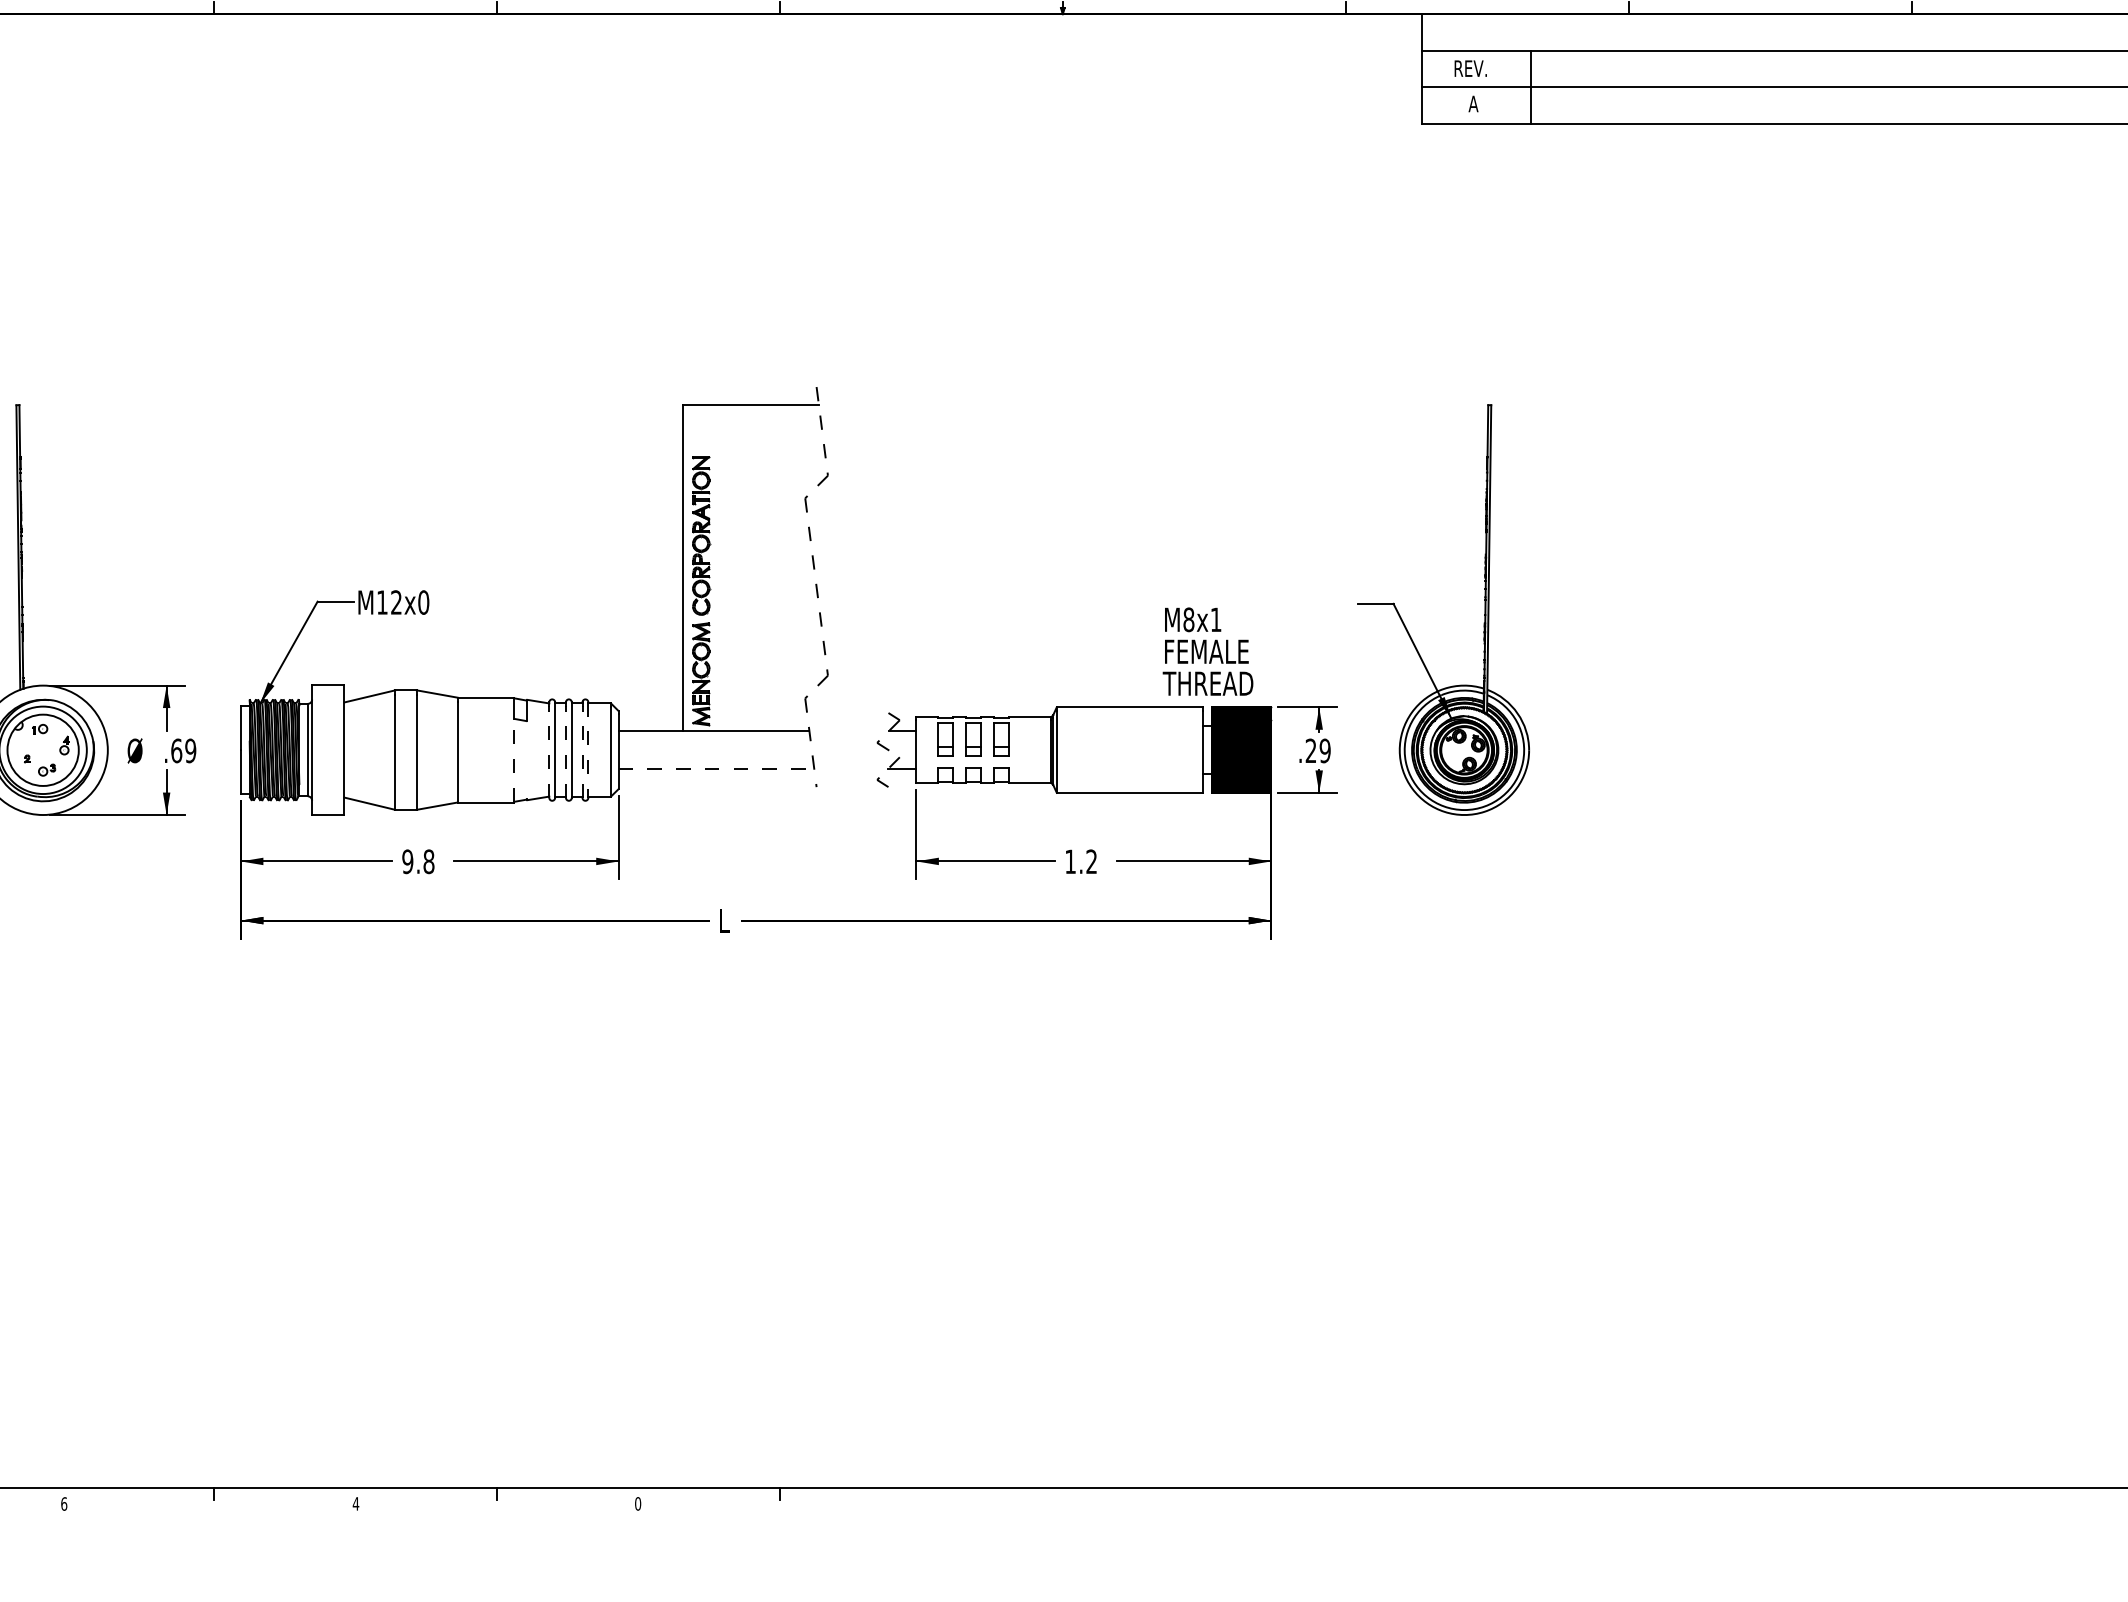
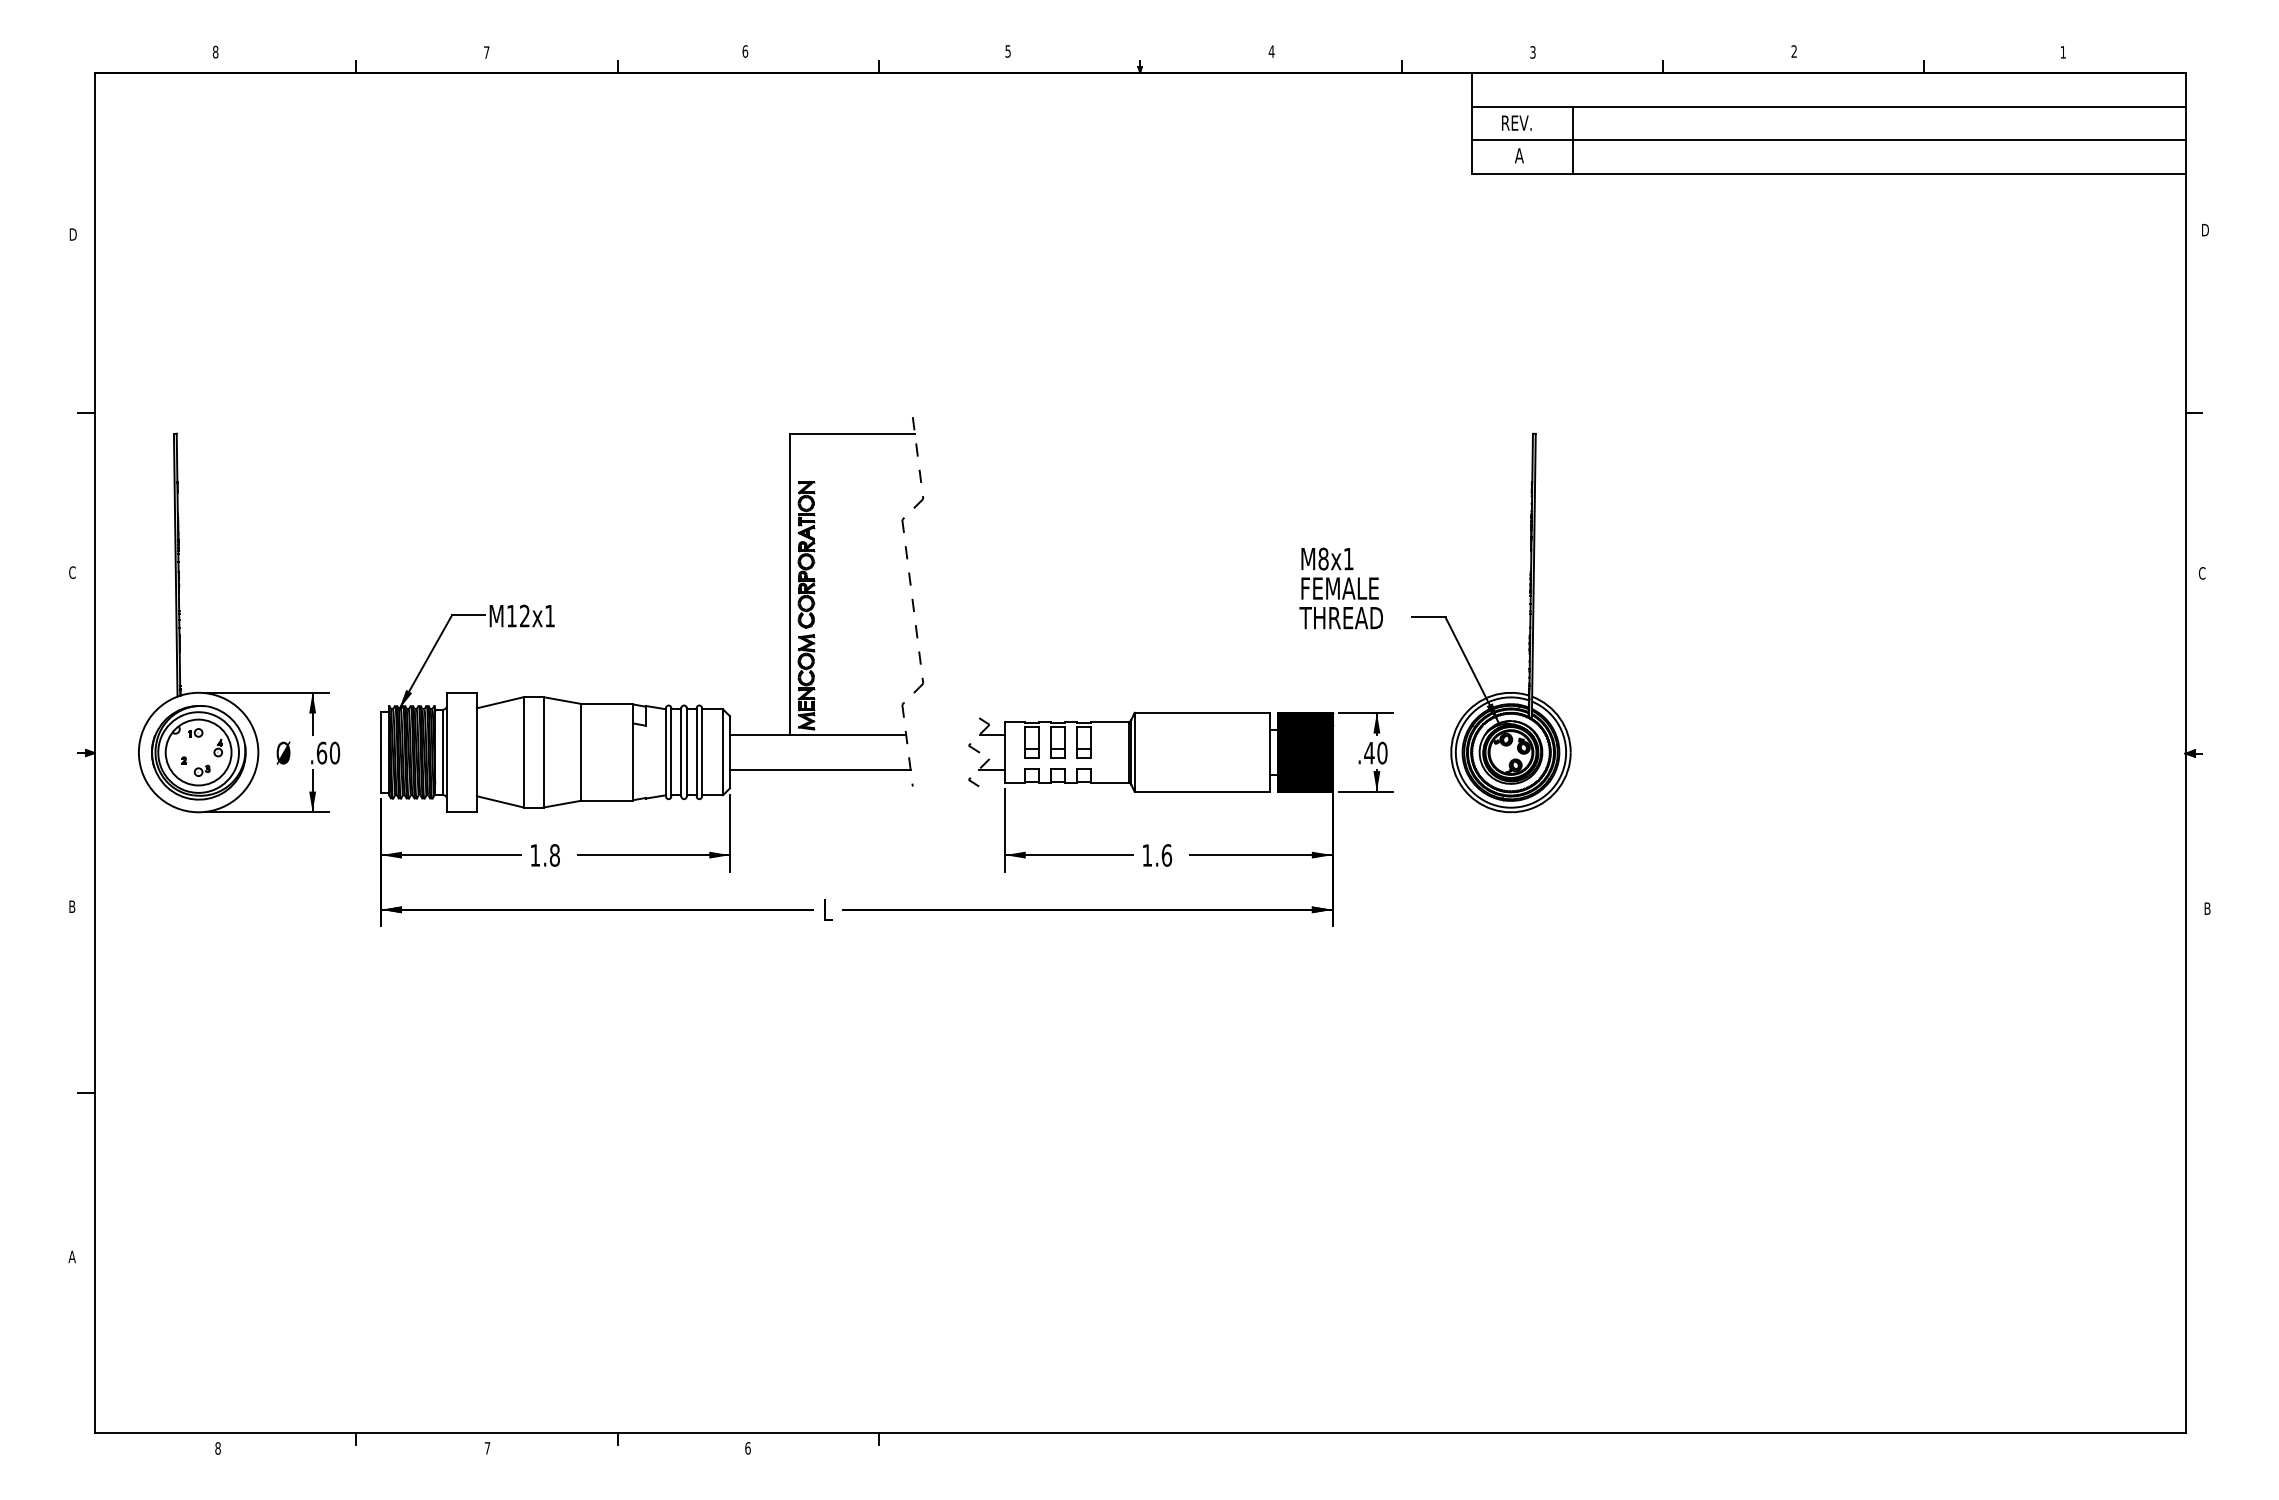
text: (424, 601) -> (550, 615), M12x0 -> M12x1
text: (1207, 651) -> (1340, 588), moved
line: (588, 750) -> (702, 752), dashed -> solid
text: (1317, 750) -> (1375, 752), .29 -> .40
text: (190, 751) -> (334, 753), .69 -> .60
line: (549, 751) -> (666, 753), dashed -> solid
line: (566, 751) -> (681, 753), dashed -> solid
line: (582, 751) -> (696, 753), dashed -> solid
line: (514, 760) -> (633, 761), dashed -> solid
line: (716, 768) -> (820, 769), dashed -> solid
text: (407, 861) -> (535, 855), 9.8 -> 1.8
text: (1091, 861) -> (1166, 855), 1.2 -> 1.6
text: (63, 1504) -> (217, 1448), 6 -> 8
text: (355, 1504) -> (487, 1448), 4 -> 7
text: (637, 1504) -> (747, 1448), 0 -> 6

